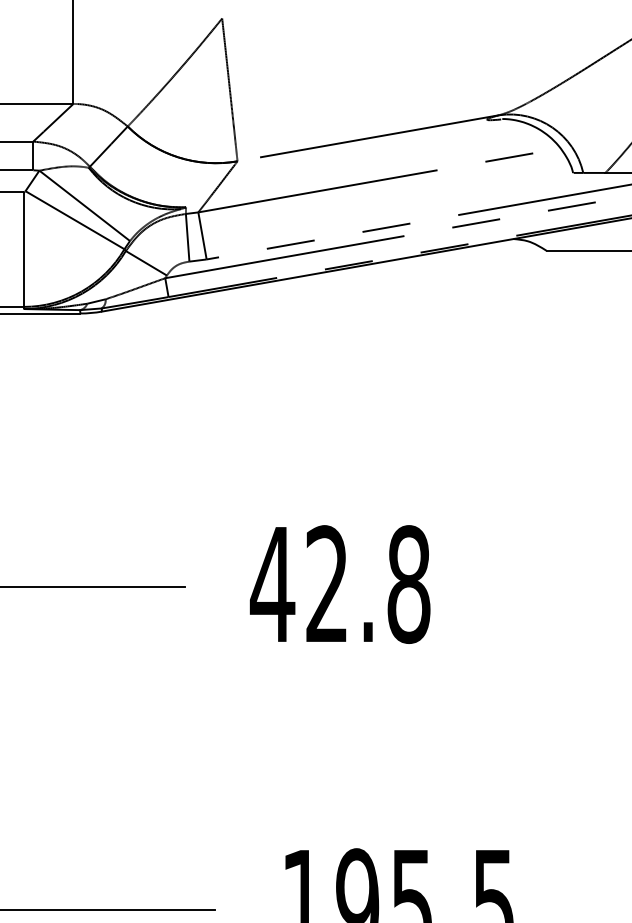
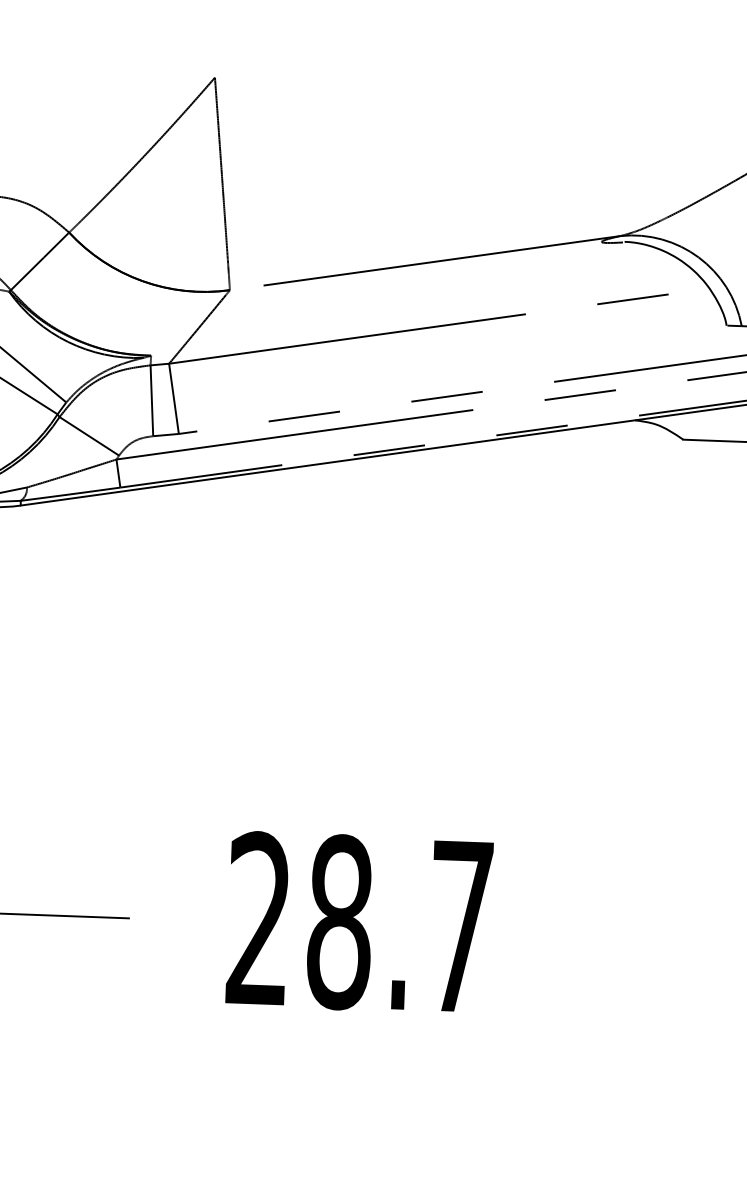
text: (339, 584) -> (358, 922), 42.8 -> 28.7

